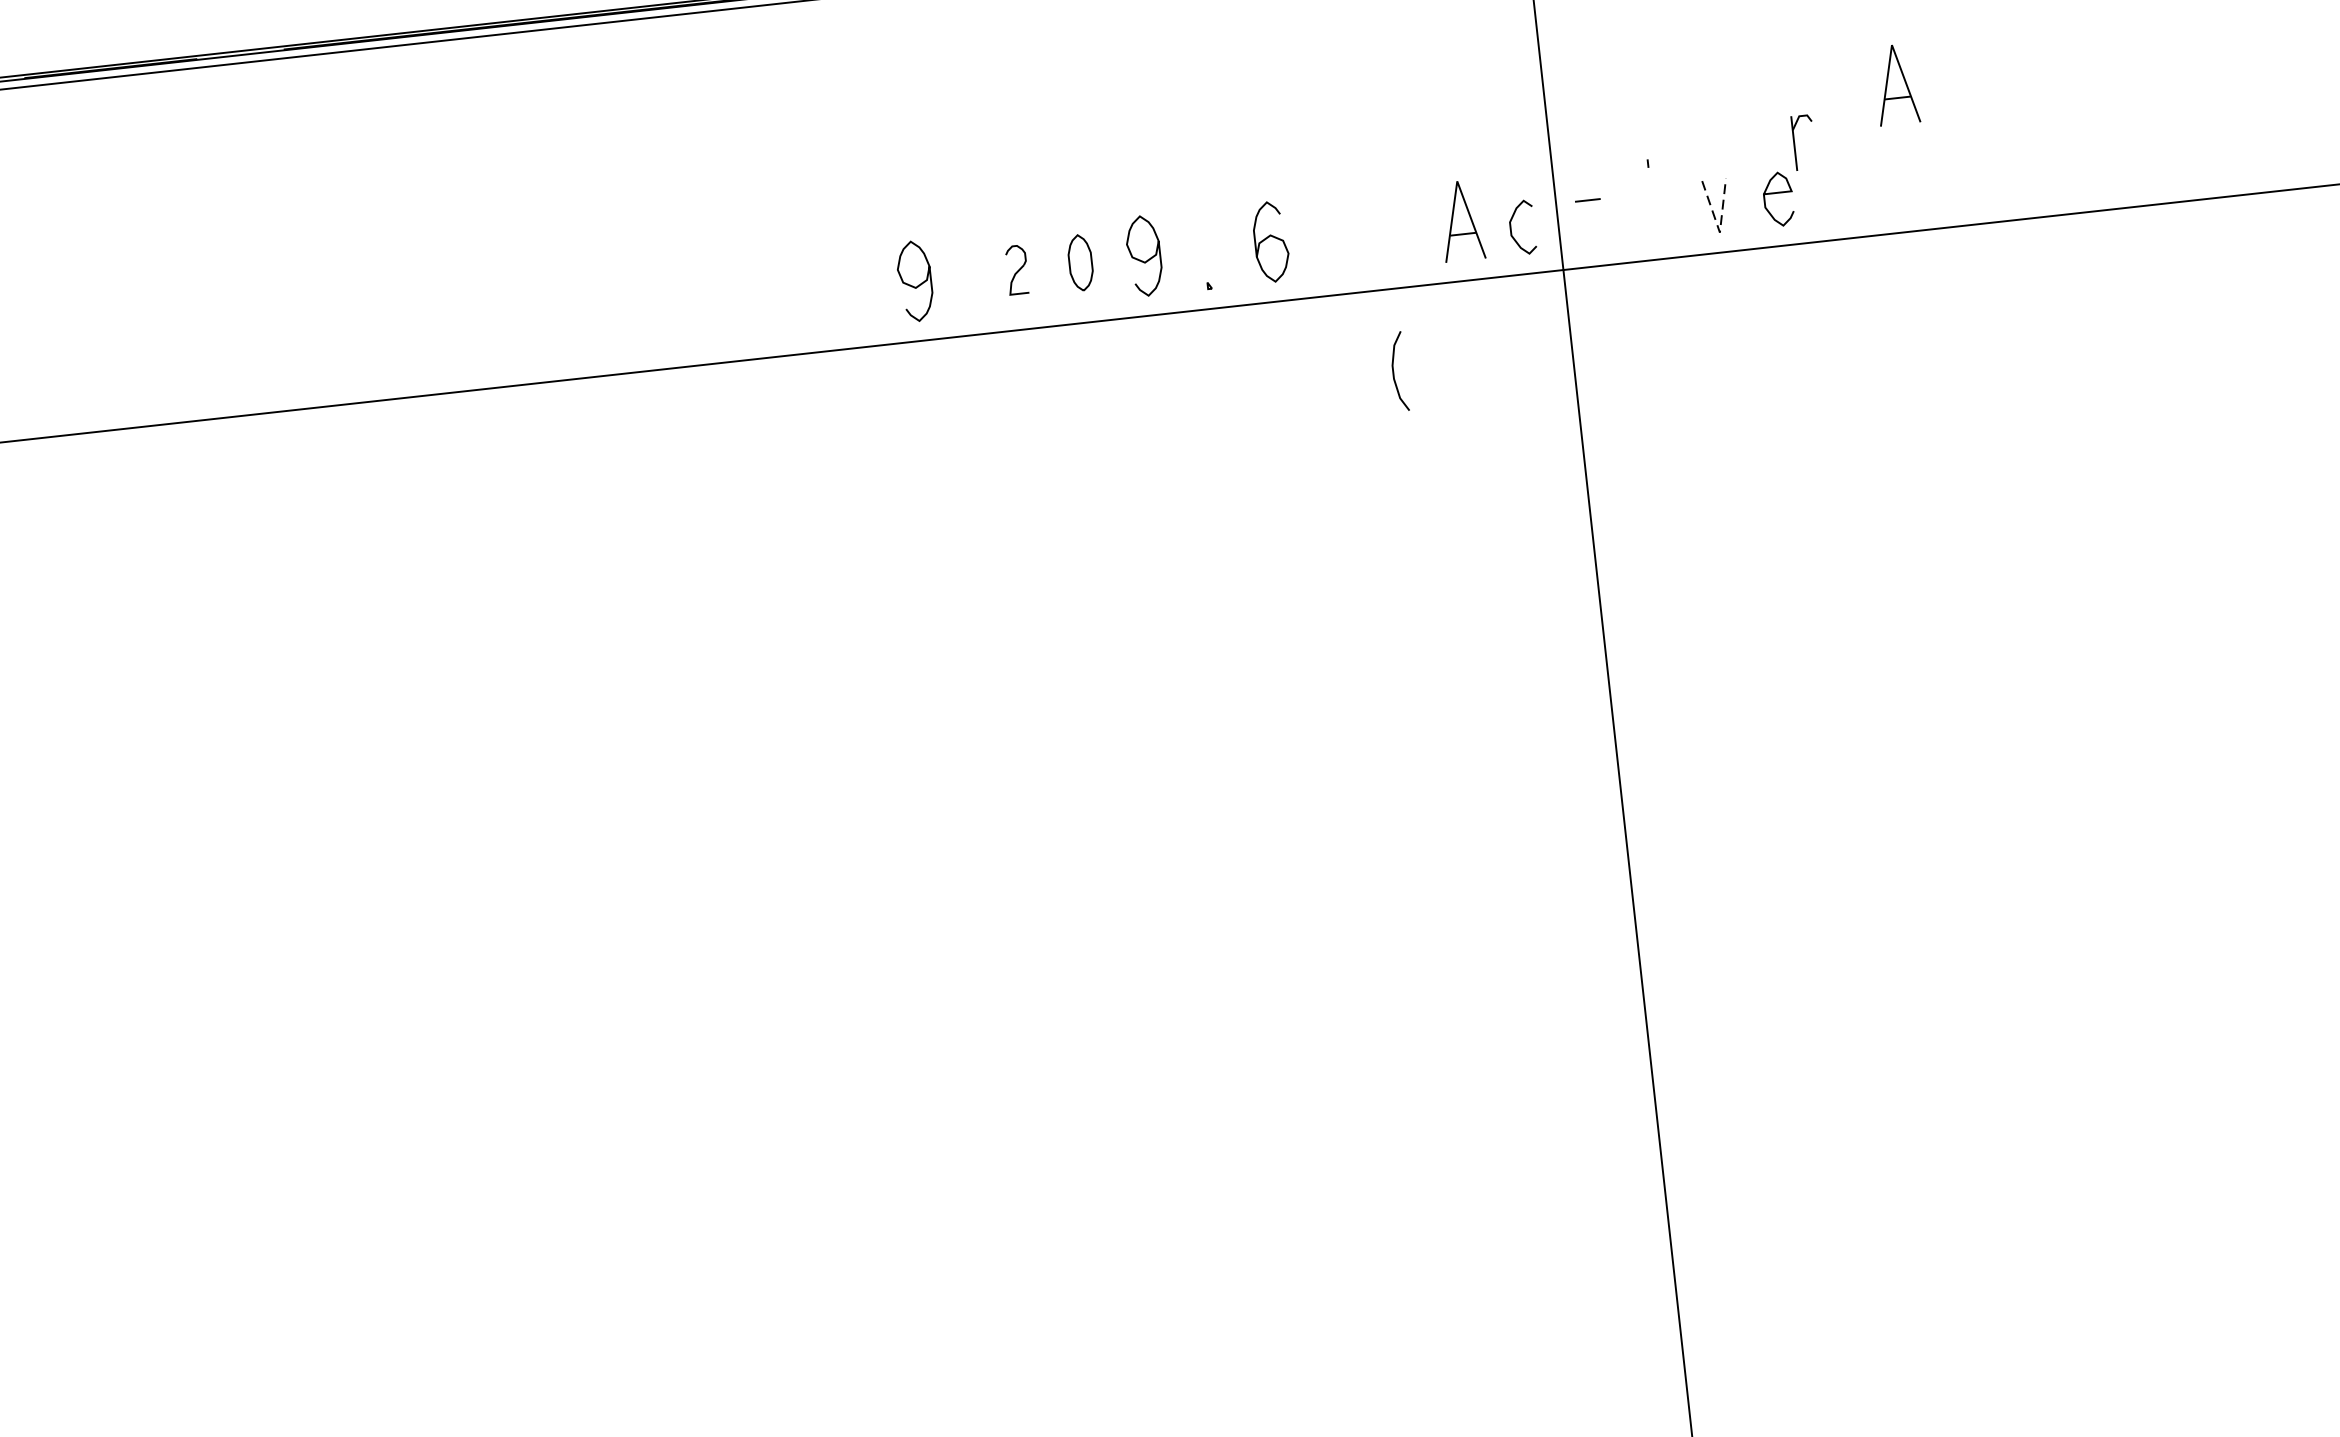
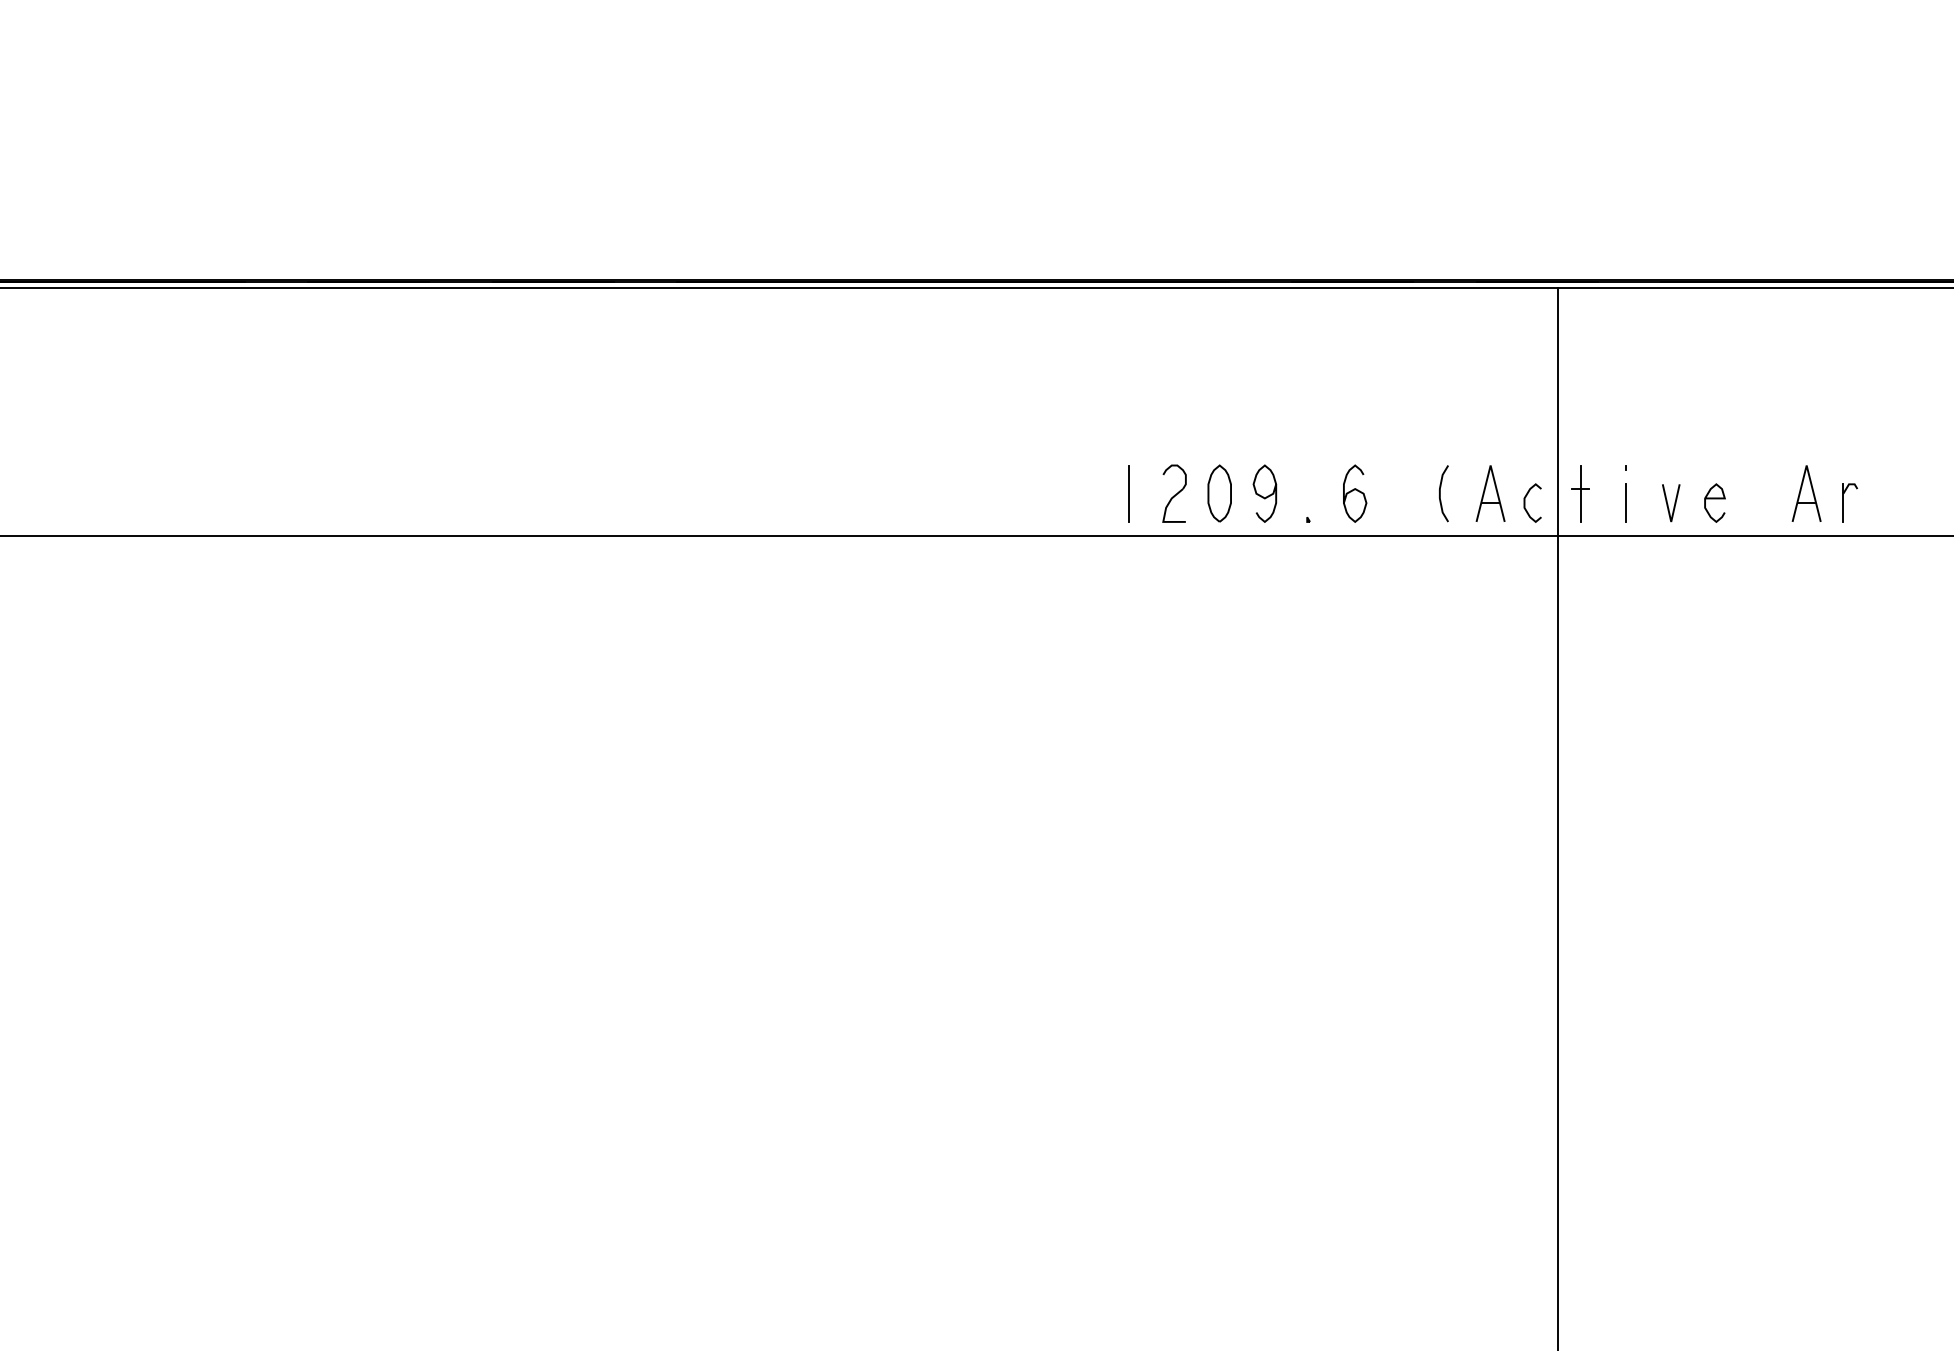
part: (1896, 84) -> (1806, 493), moved
part: (1802, 141) -> (1849, 502), moved
line: (1587, 206) -> (1580, 493), added
line: (1654, 212) -> (1626, 502), added
line: (1720, 231) -> (1671, 521), dashed -> solid
part: (1080, 262) -> (1219, 493), size x1.43
part: (1017, 269) -> (1174, 493), size x1.67
line: (952, 276) -> (1128, 493), added
curve: (913, 285) -> (1100, 496), removed
curve: (1394, 371) -> (1440, 493), moved

